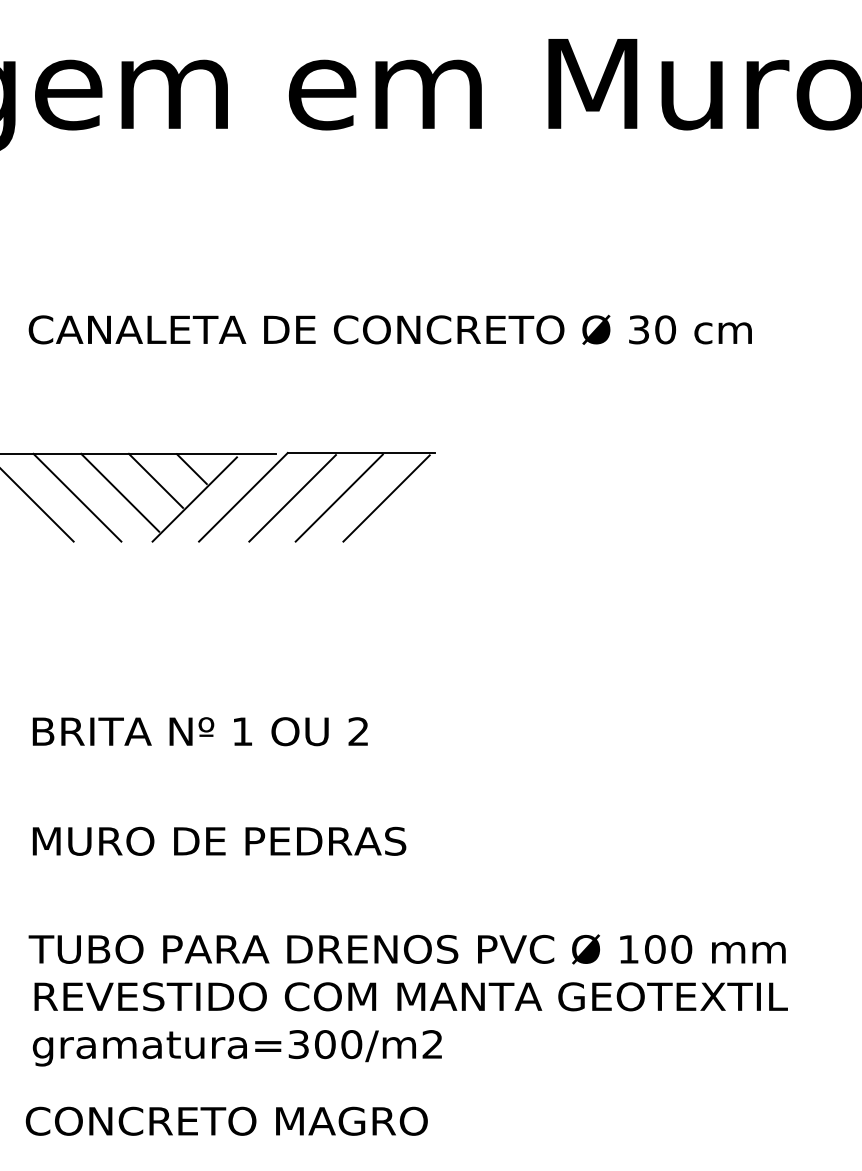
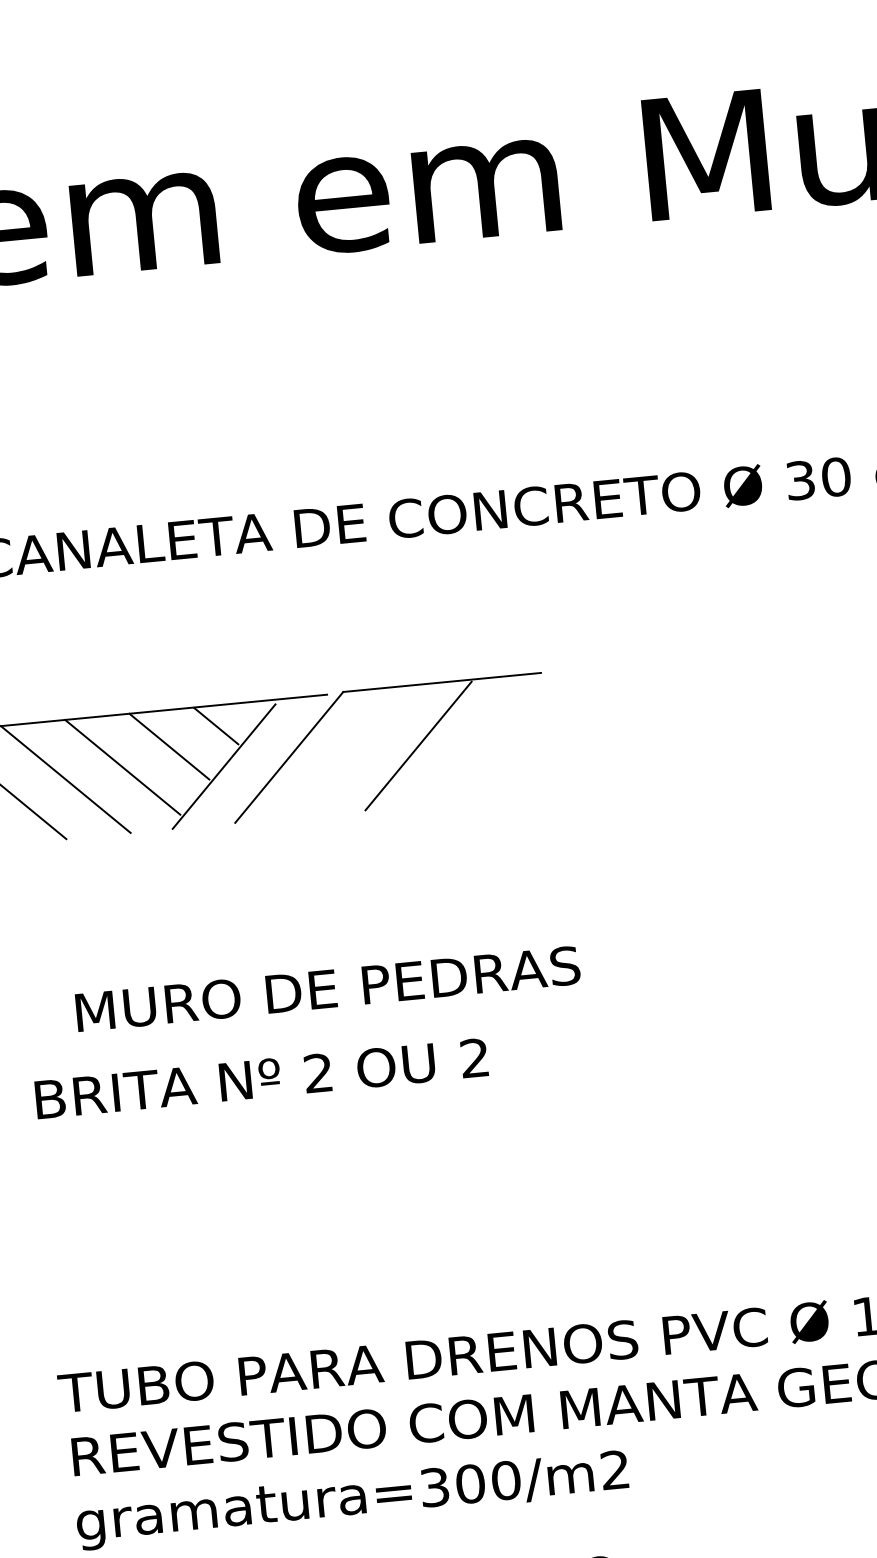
line: (292, 498) -> (355, 752), removed
line: (386, 498) -> (482, 740), removed
text: (242, 731) -> (318, 1073), 1 -> 2
text: (219, 840) -> (327, 987), moved

